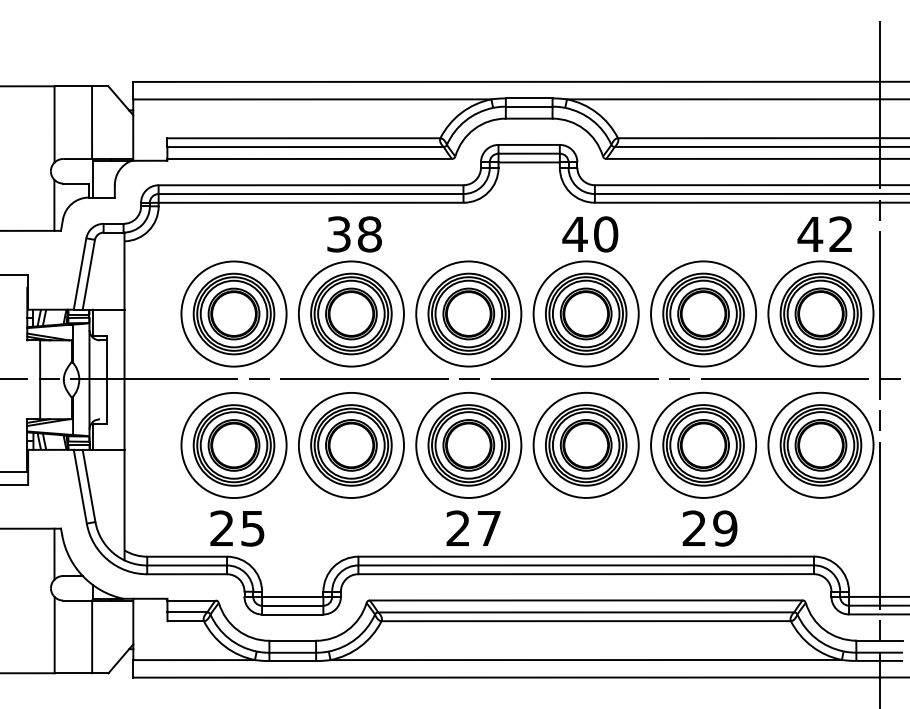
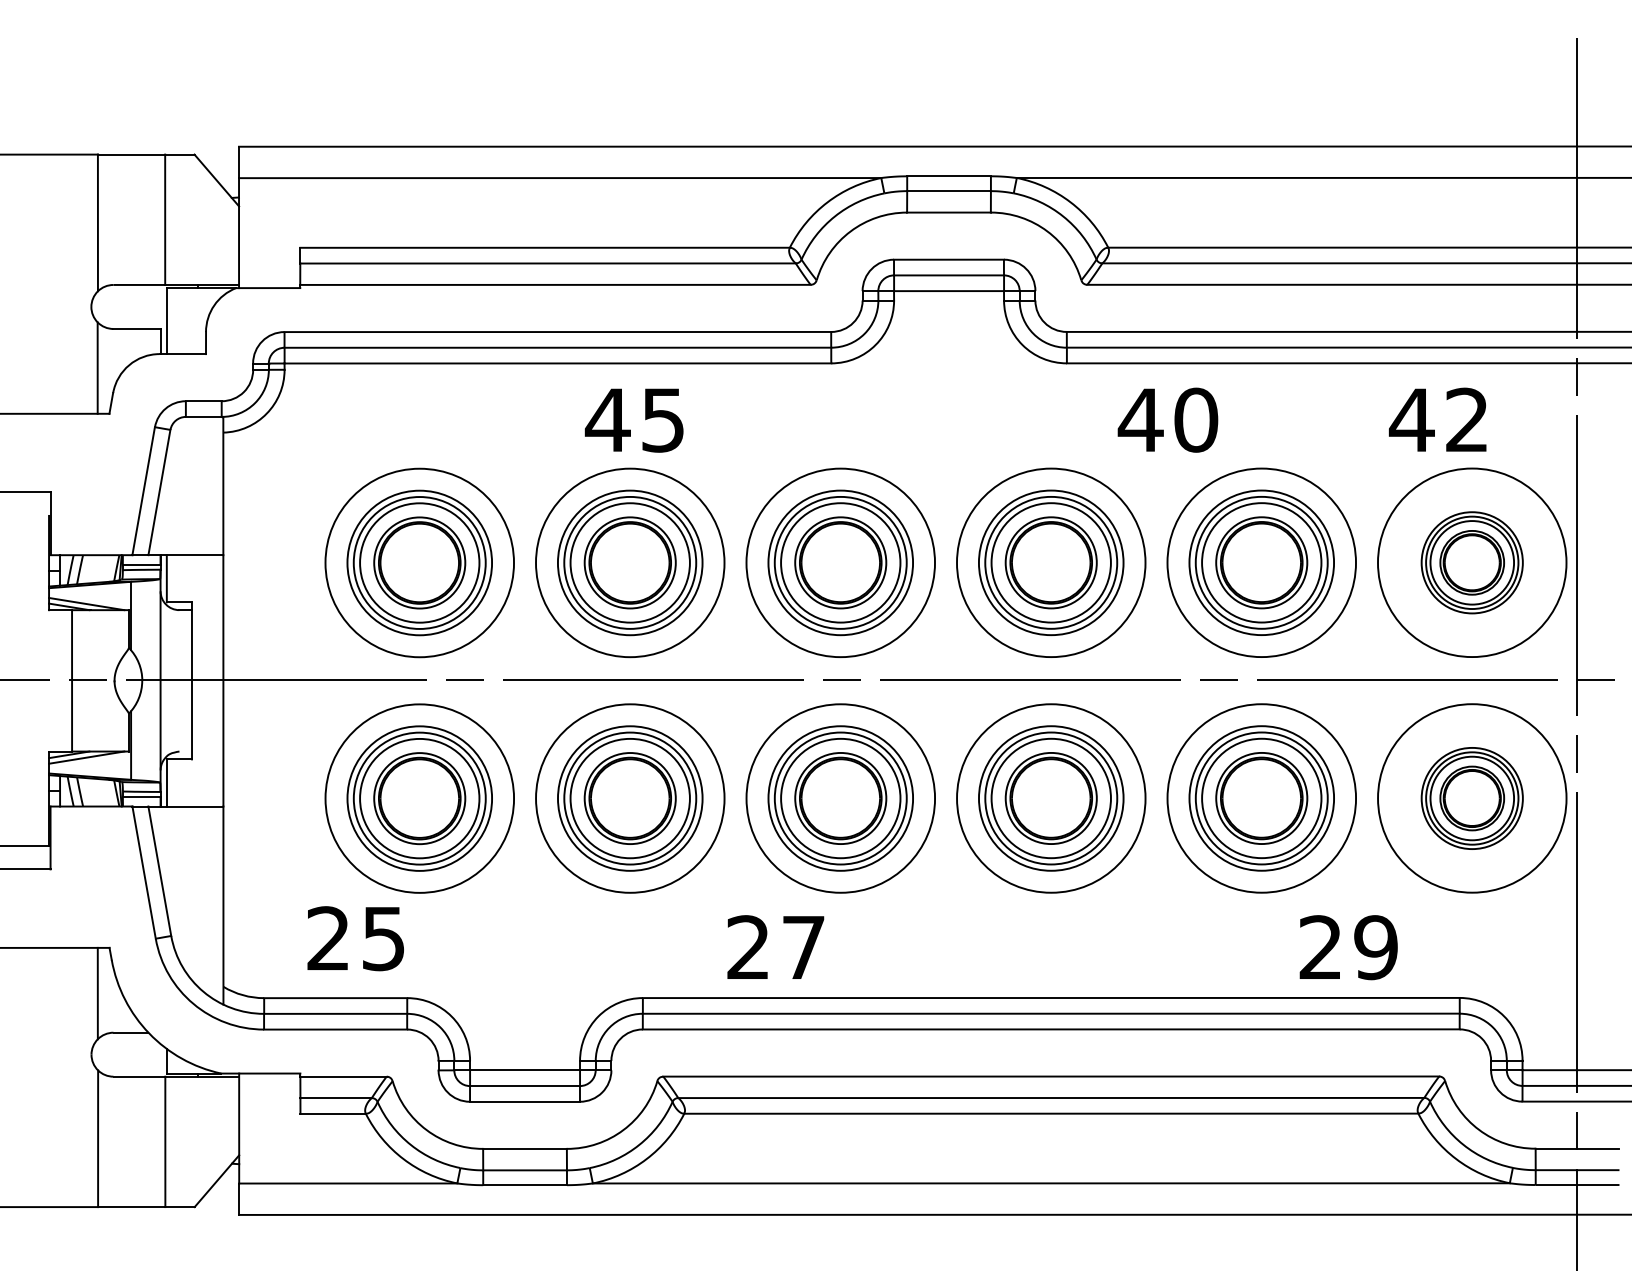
text: (824, 233) -> (1437, 418), moved
text: (353, 234) -> (633, 420), 38 -> 45
text: (590, 234) -> (1168, 420), moved
part: (820, 313) -> (1471, 561), size x0.7
part: (820, 445) -> (1471, 798), size x0.7
text: (473, 527) -> (775, 945), moved
text: (237, 528) -> (356, 938), moved
text: (709, 528) -> (1347, 947), moved

